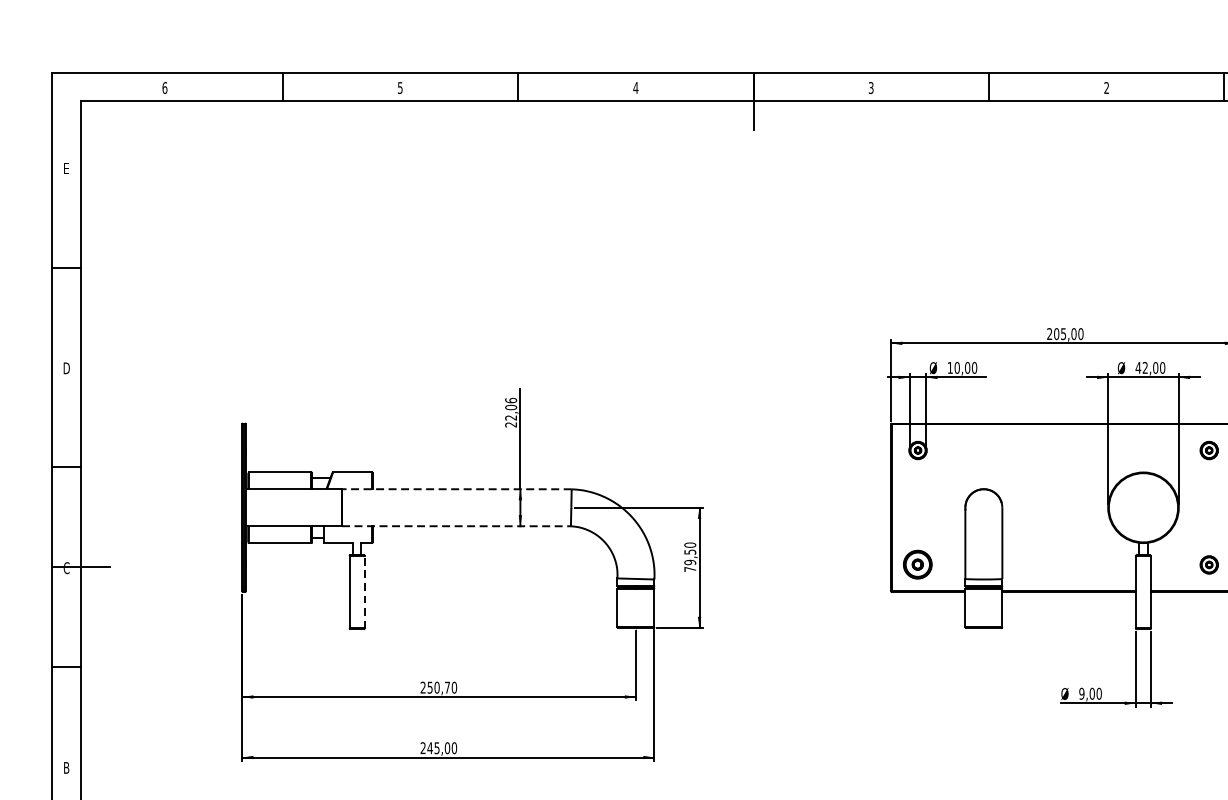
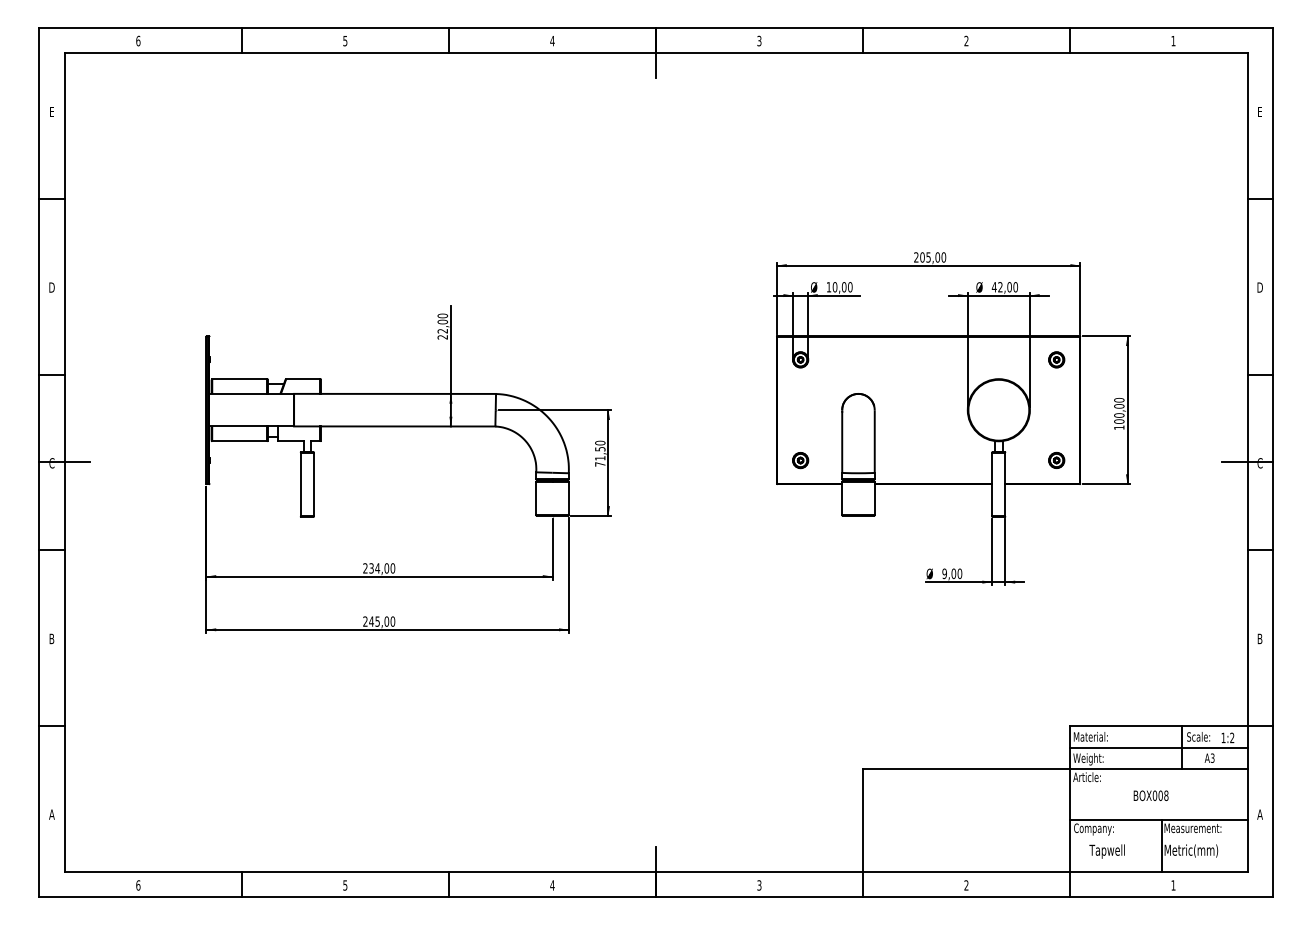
text: (510, 400) -> (442, 315), 22,06 -> 22,00
line: (457, 488) -> (395, 393), dashed -> solid
line: (456, 526) -> (394, 426), dashed -> solid
text: (690, 562) -> (600, 458), 79,50 -> 71,50
part: (917, 564) -> (800, 460), size x0.62
line: (365, 592) -> (314, 484), dashed -> solid
text: (439, 687) -> (379, 568), 250,70 -> 234,00

